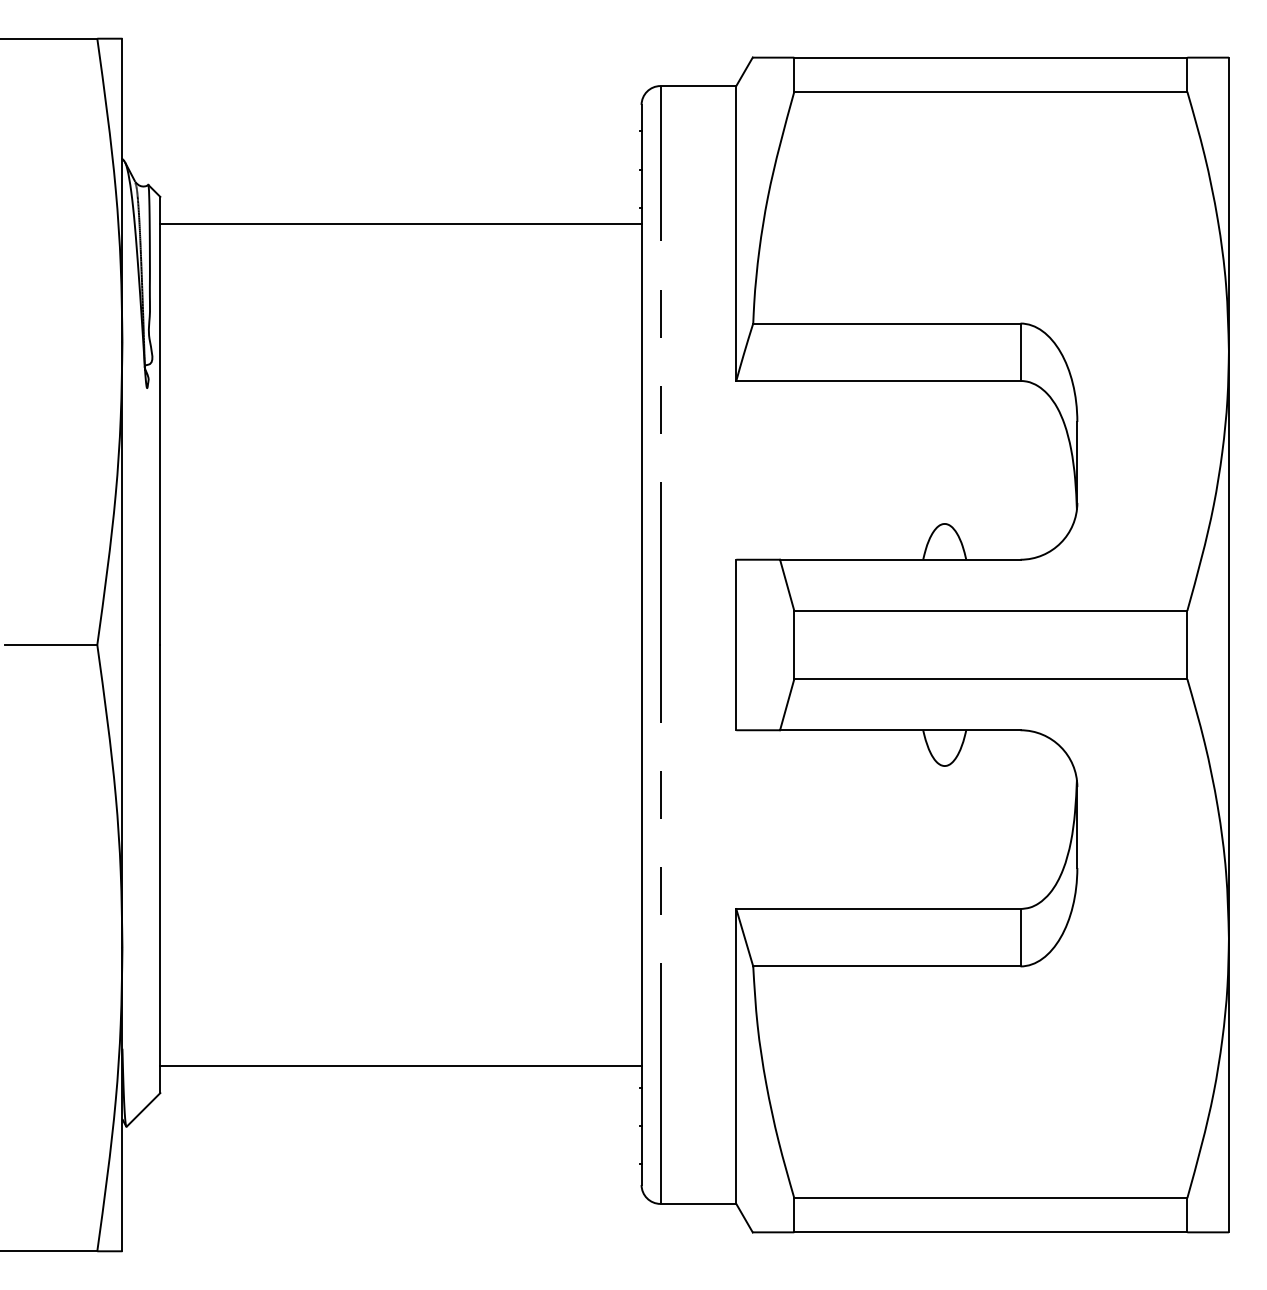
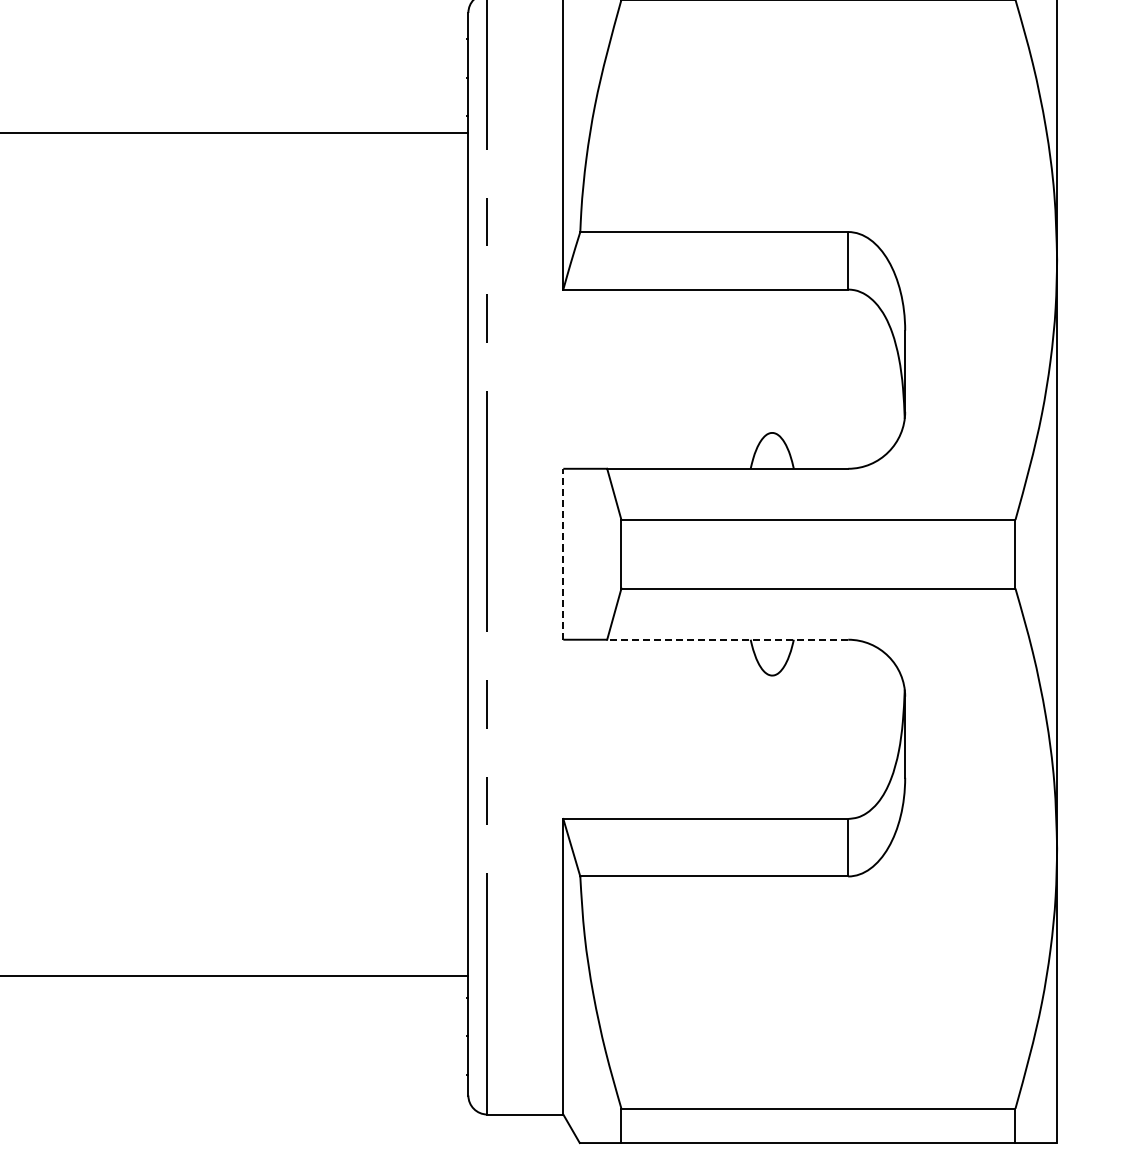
line: (736, 644) -> (563, 553), solid -> dashed
line: (899, 730) -> (726, 639), solid -> dashed

